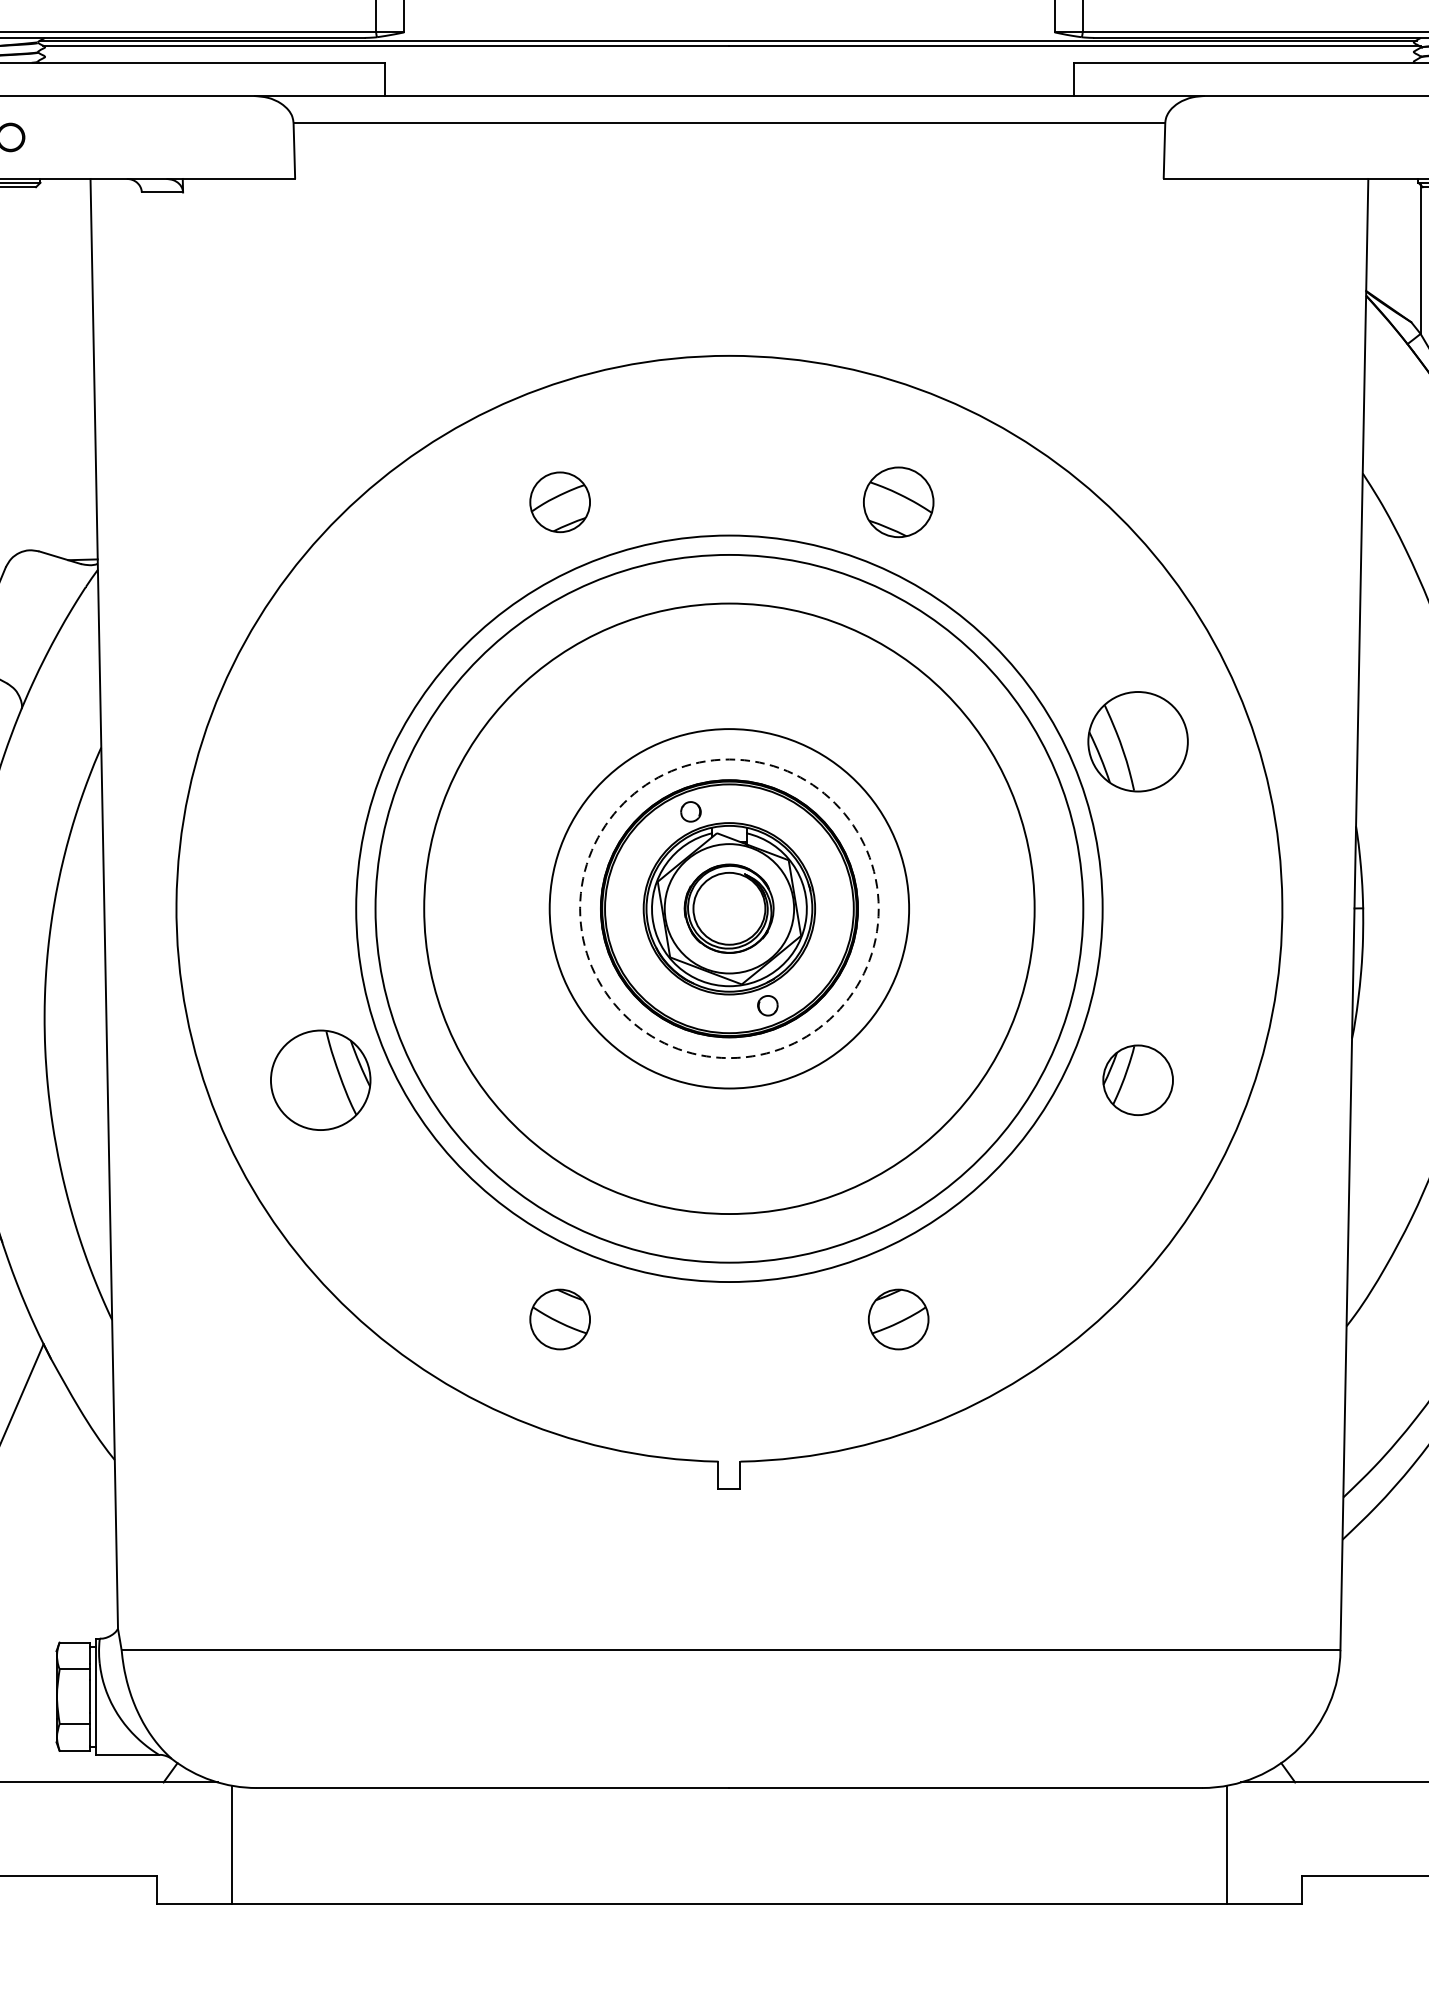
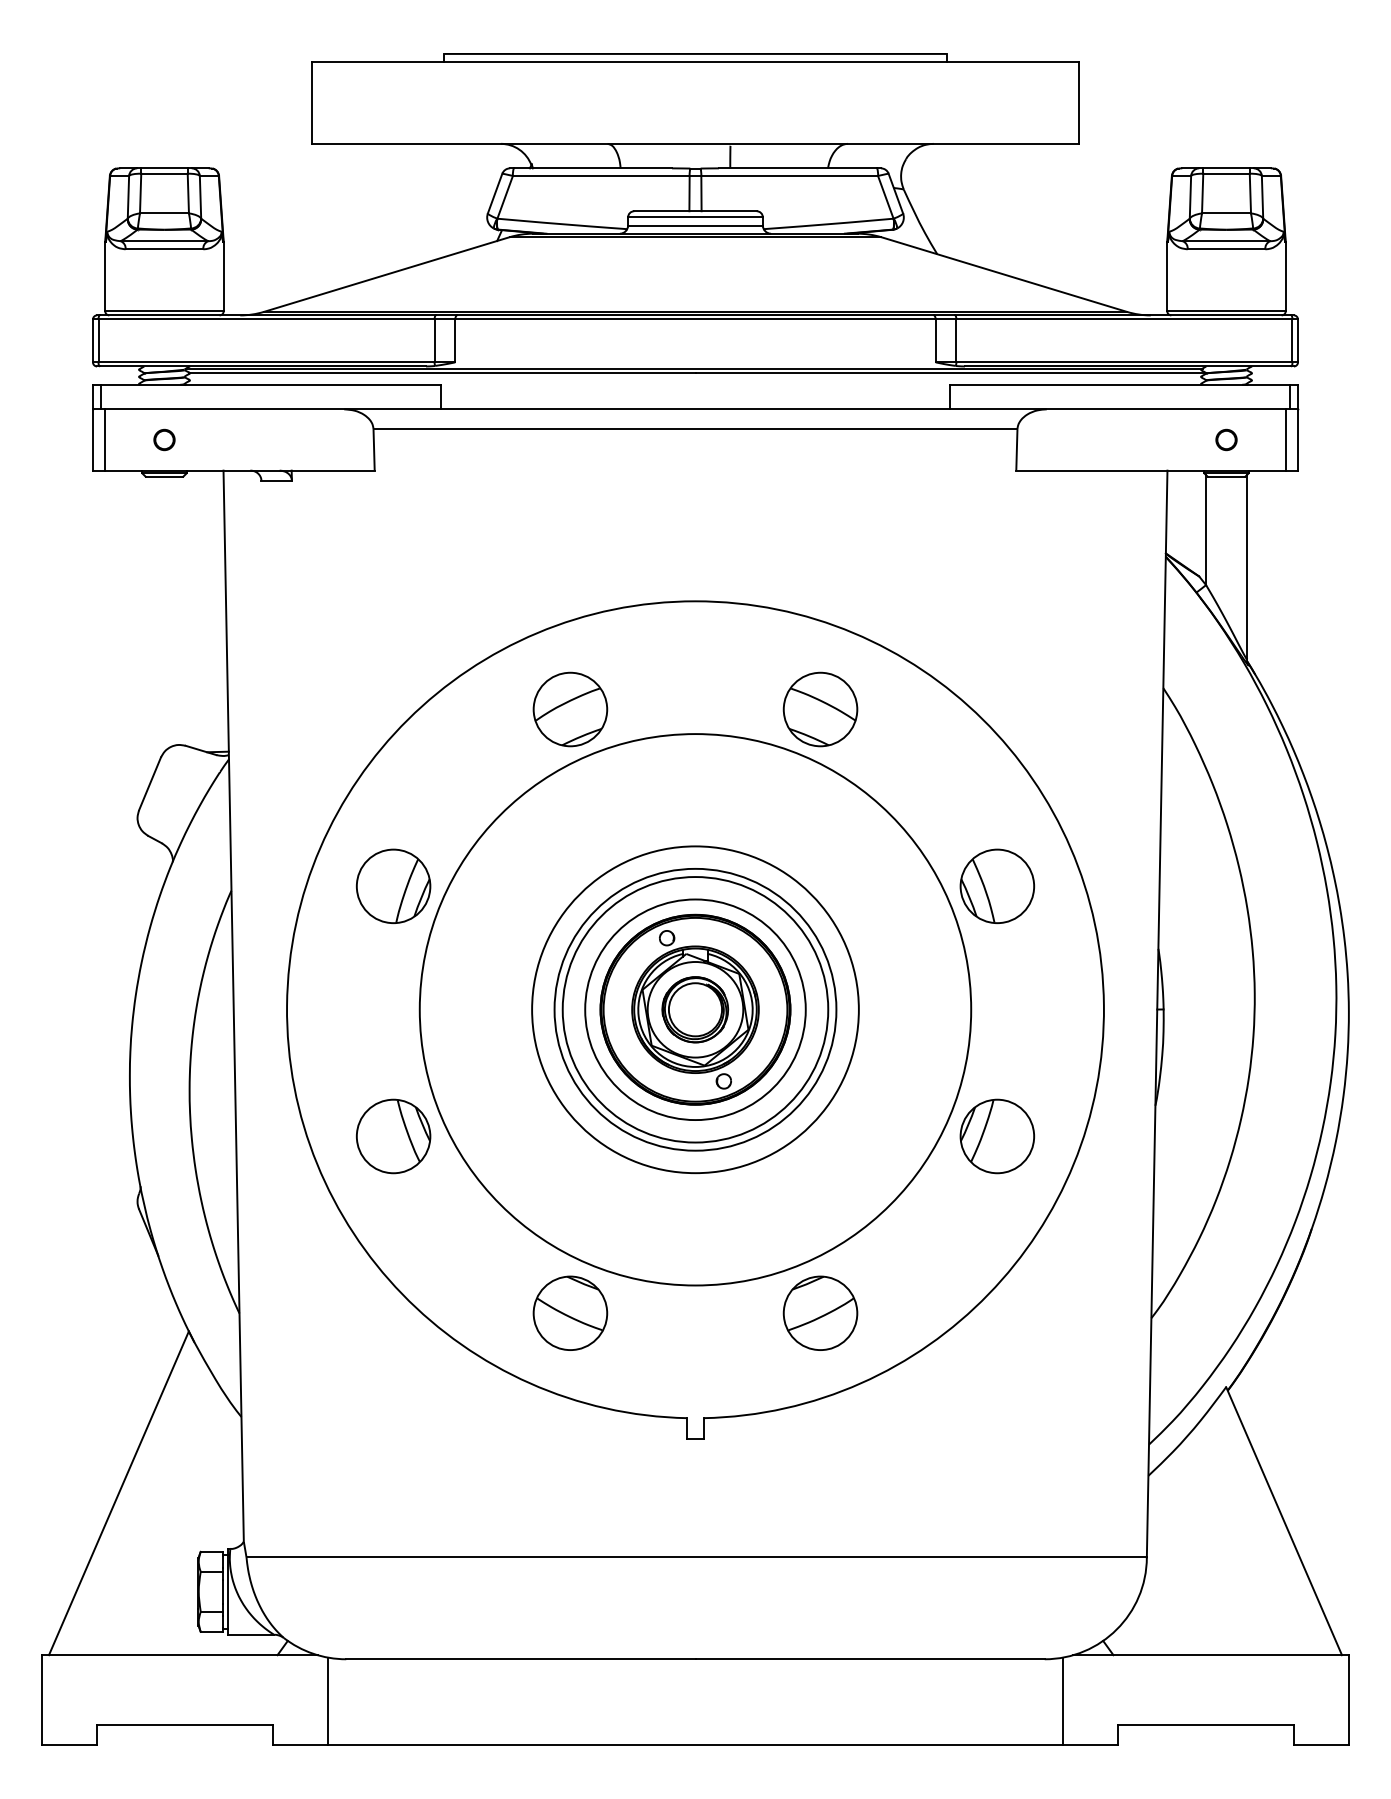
part: (560, 502) -> (570, 709), size x1.67
part: (898, 502) -> (820, 709), size x1.43
part: (320, 740) -> (393, 885), added
circle: (729, 908) -> (695, 1009), dashed -> solid
circle: (729, 908) -> (695, 1009), size x0.62
circle: (729, 908) -> (695, 1009), size x0.62
part: (1138, 1080) -> (997, 1136), size x1.43
part: (560, 1318) -> (570, 1312), size x1.67
part: (898, 1318) -> (820, 1312), size x1.67

